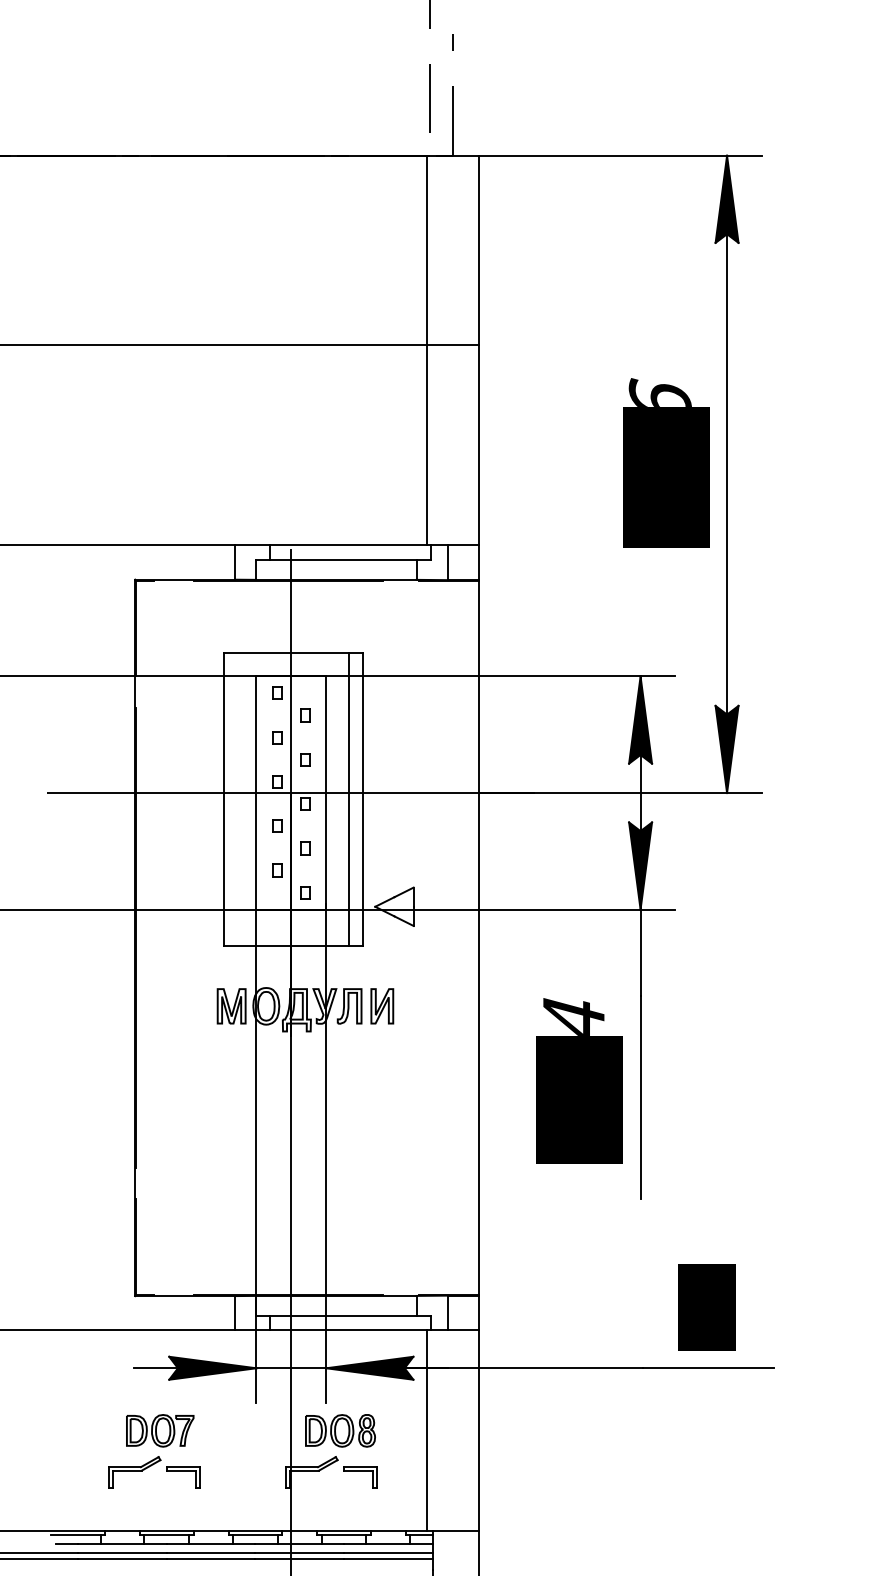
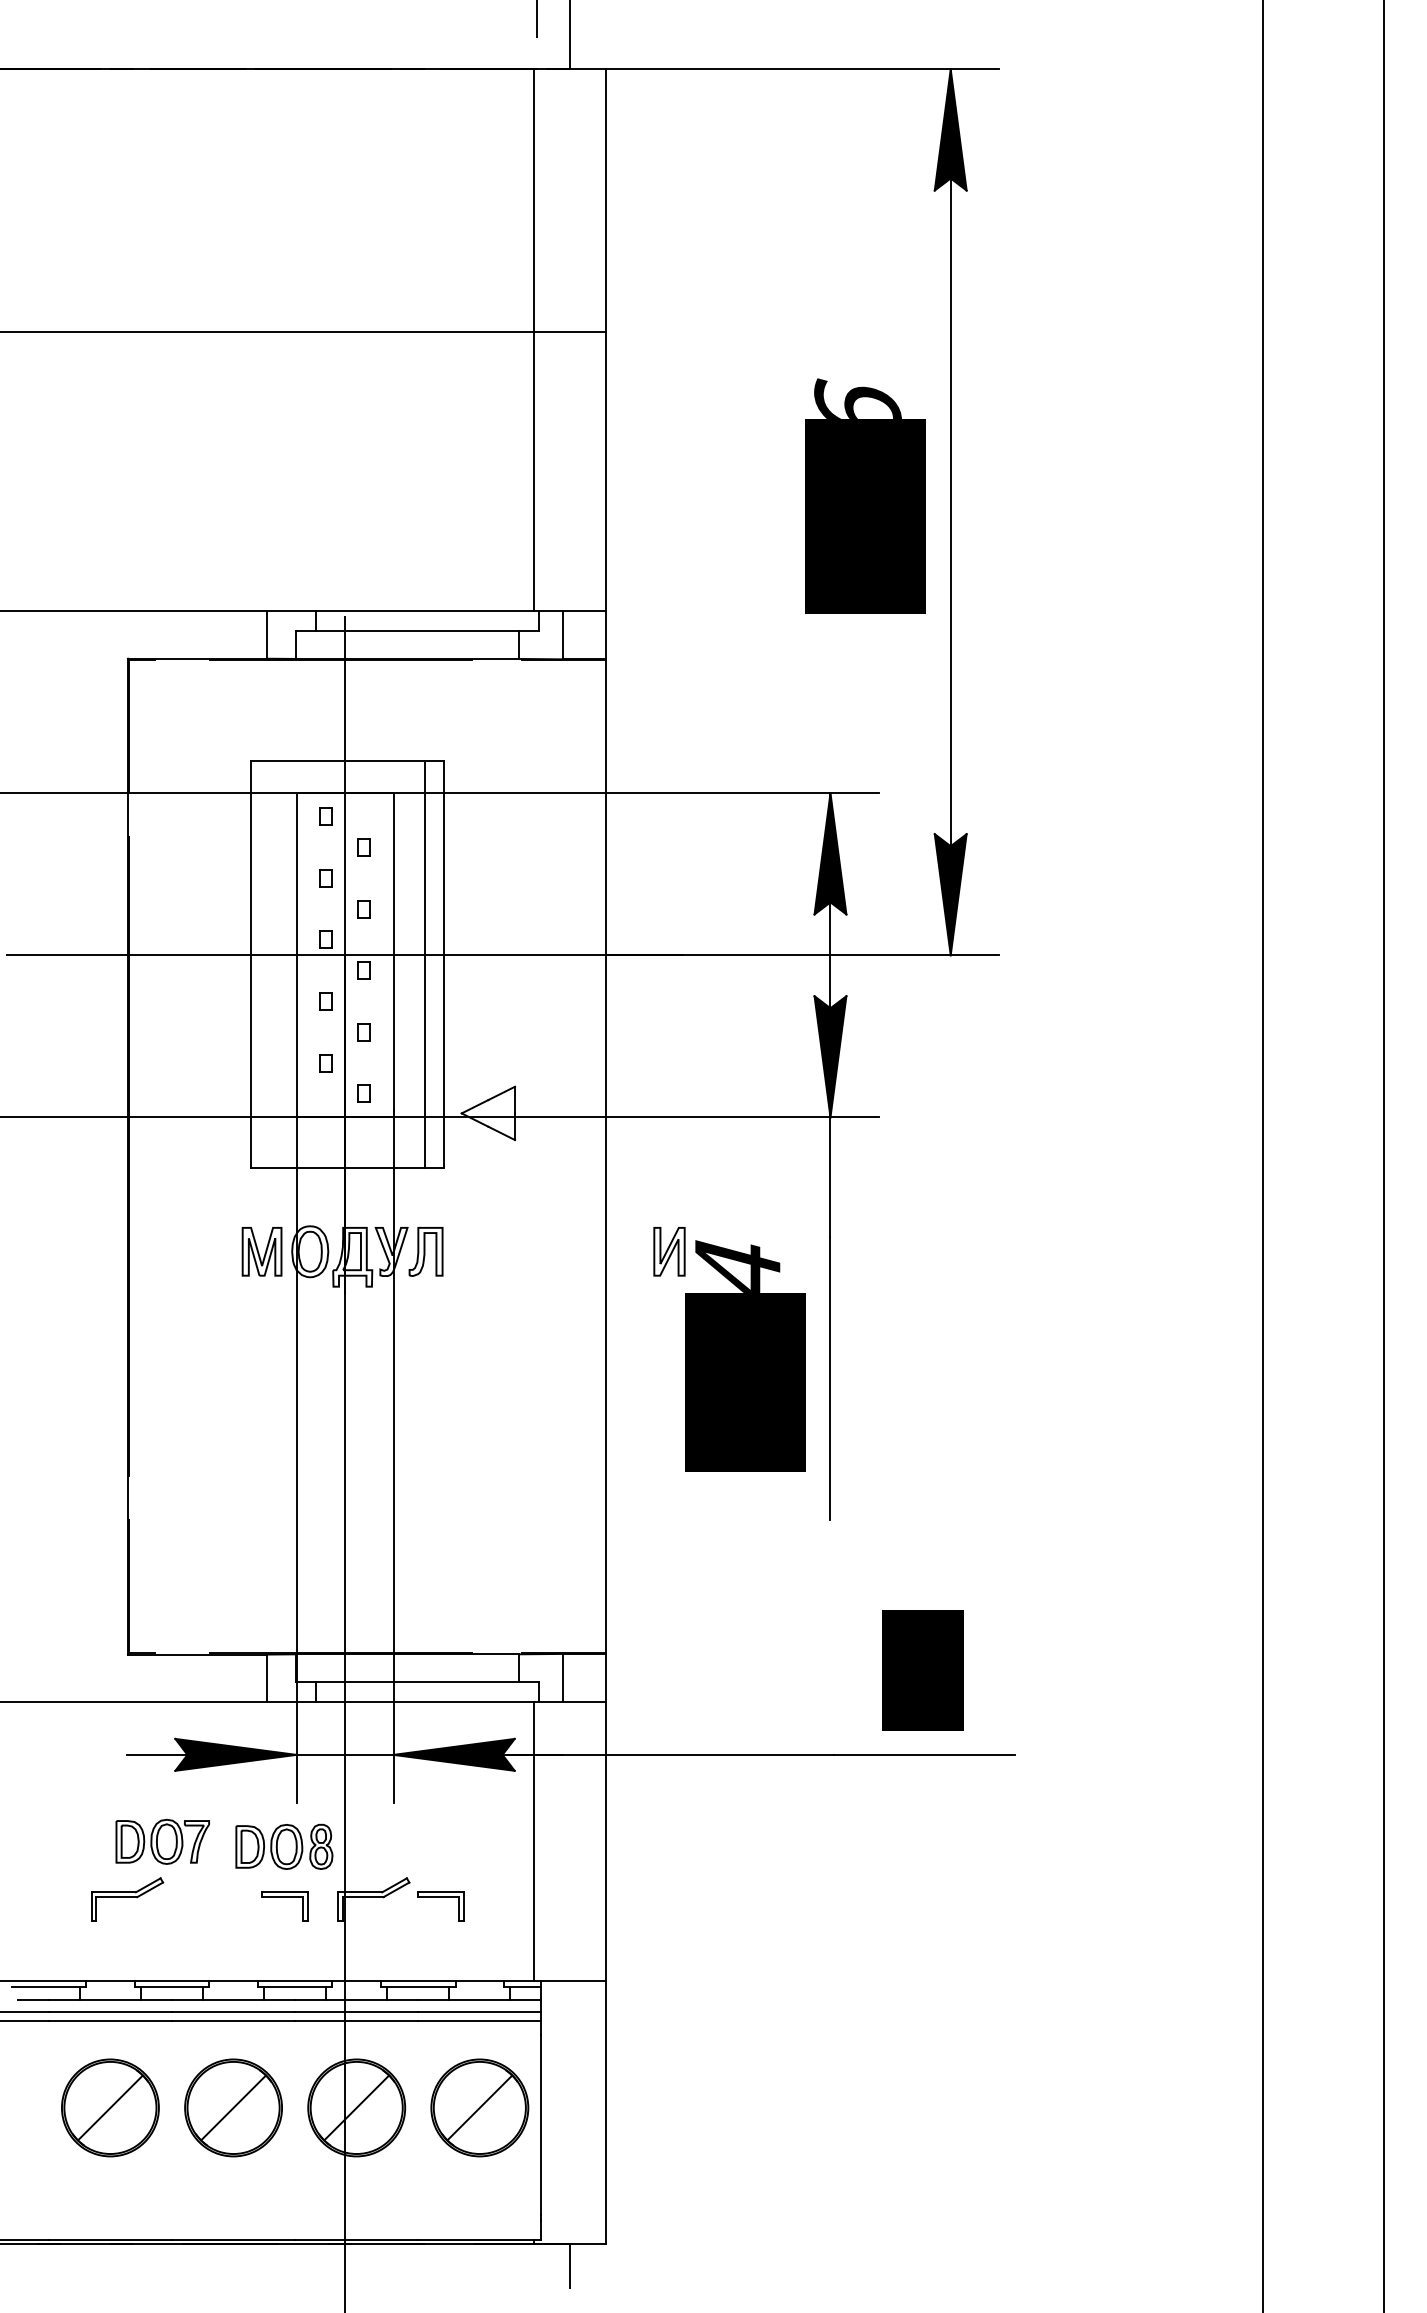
part: (382, 1006) -> (669, 1251), moved
part: (340, 1430) -> (284, 1846), moved
part: (183, 1470) -> (284, 1897), moved

